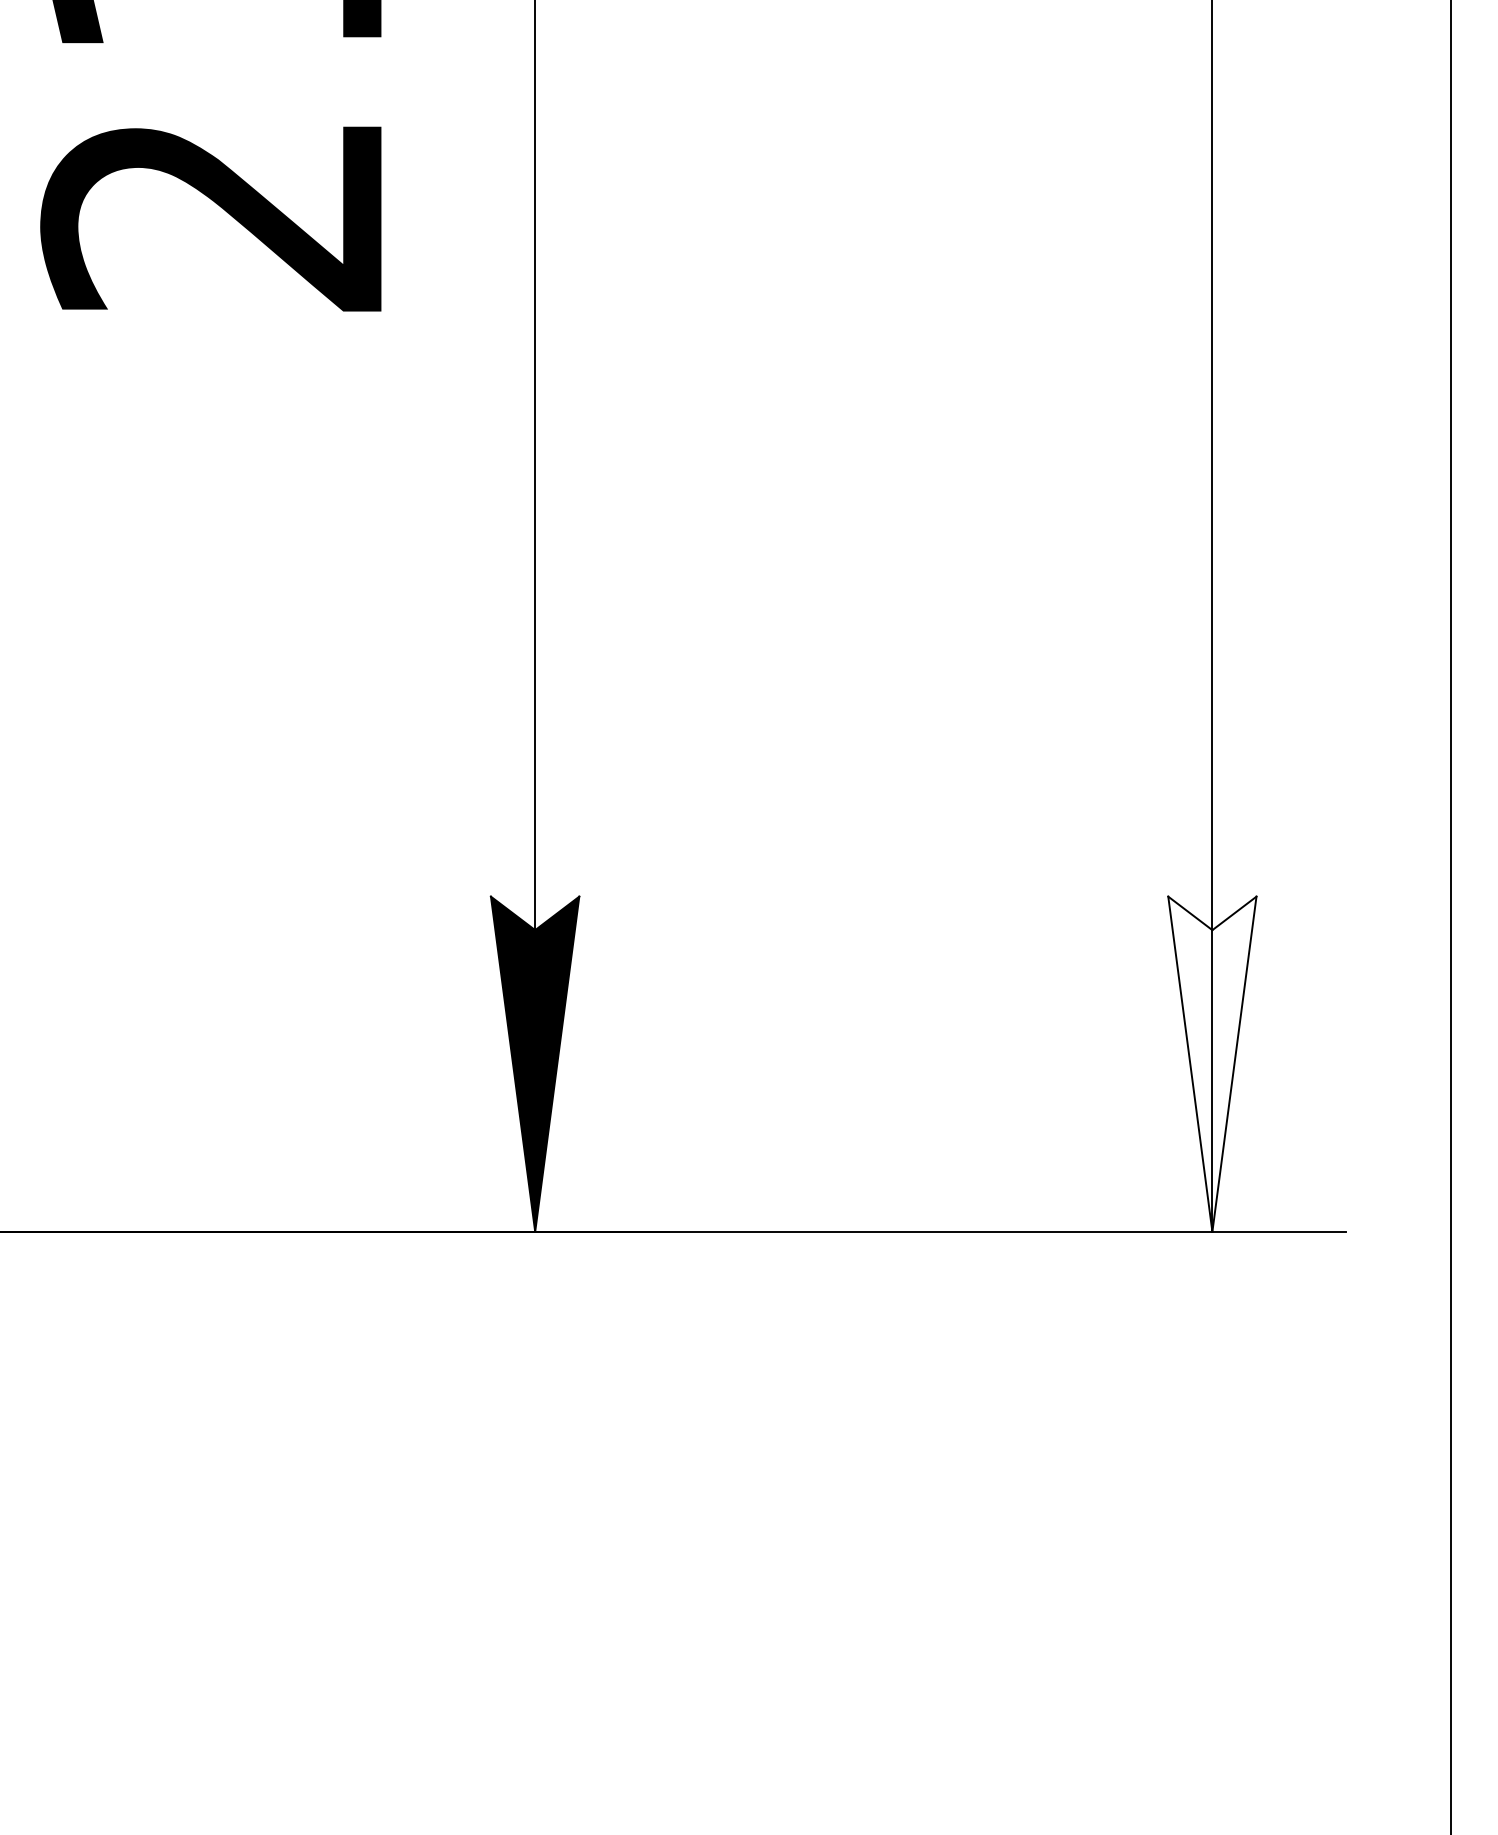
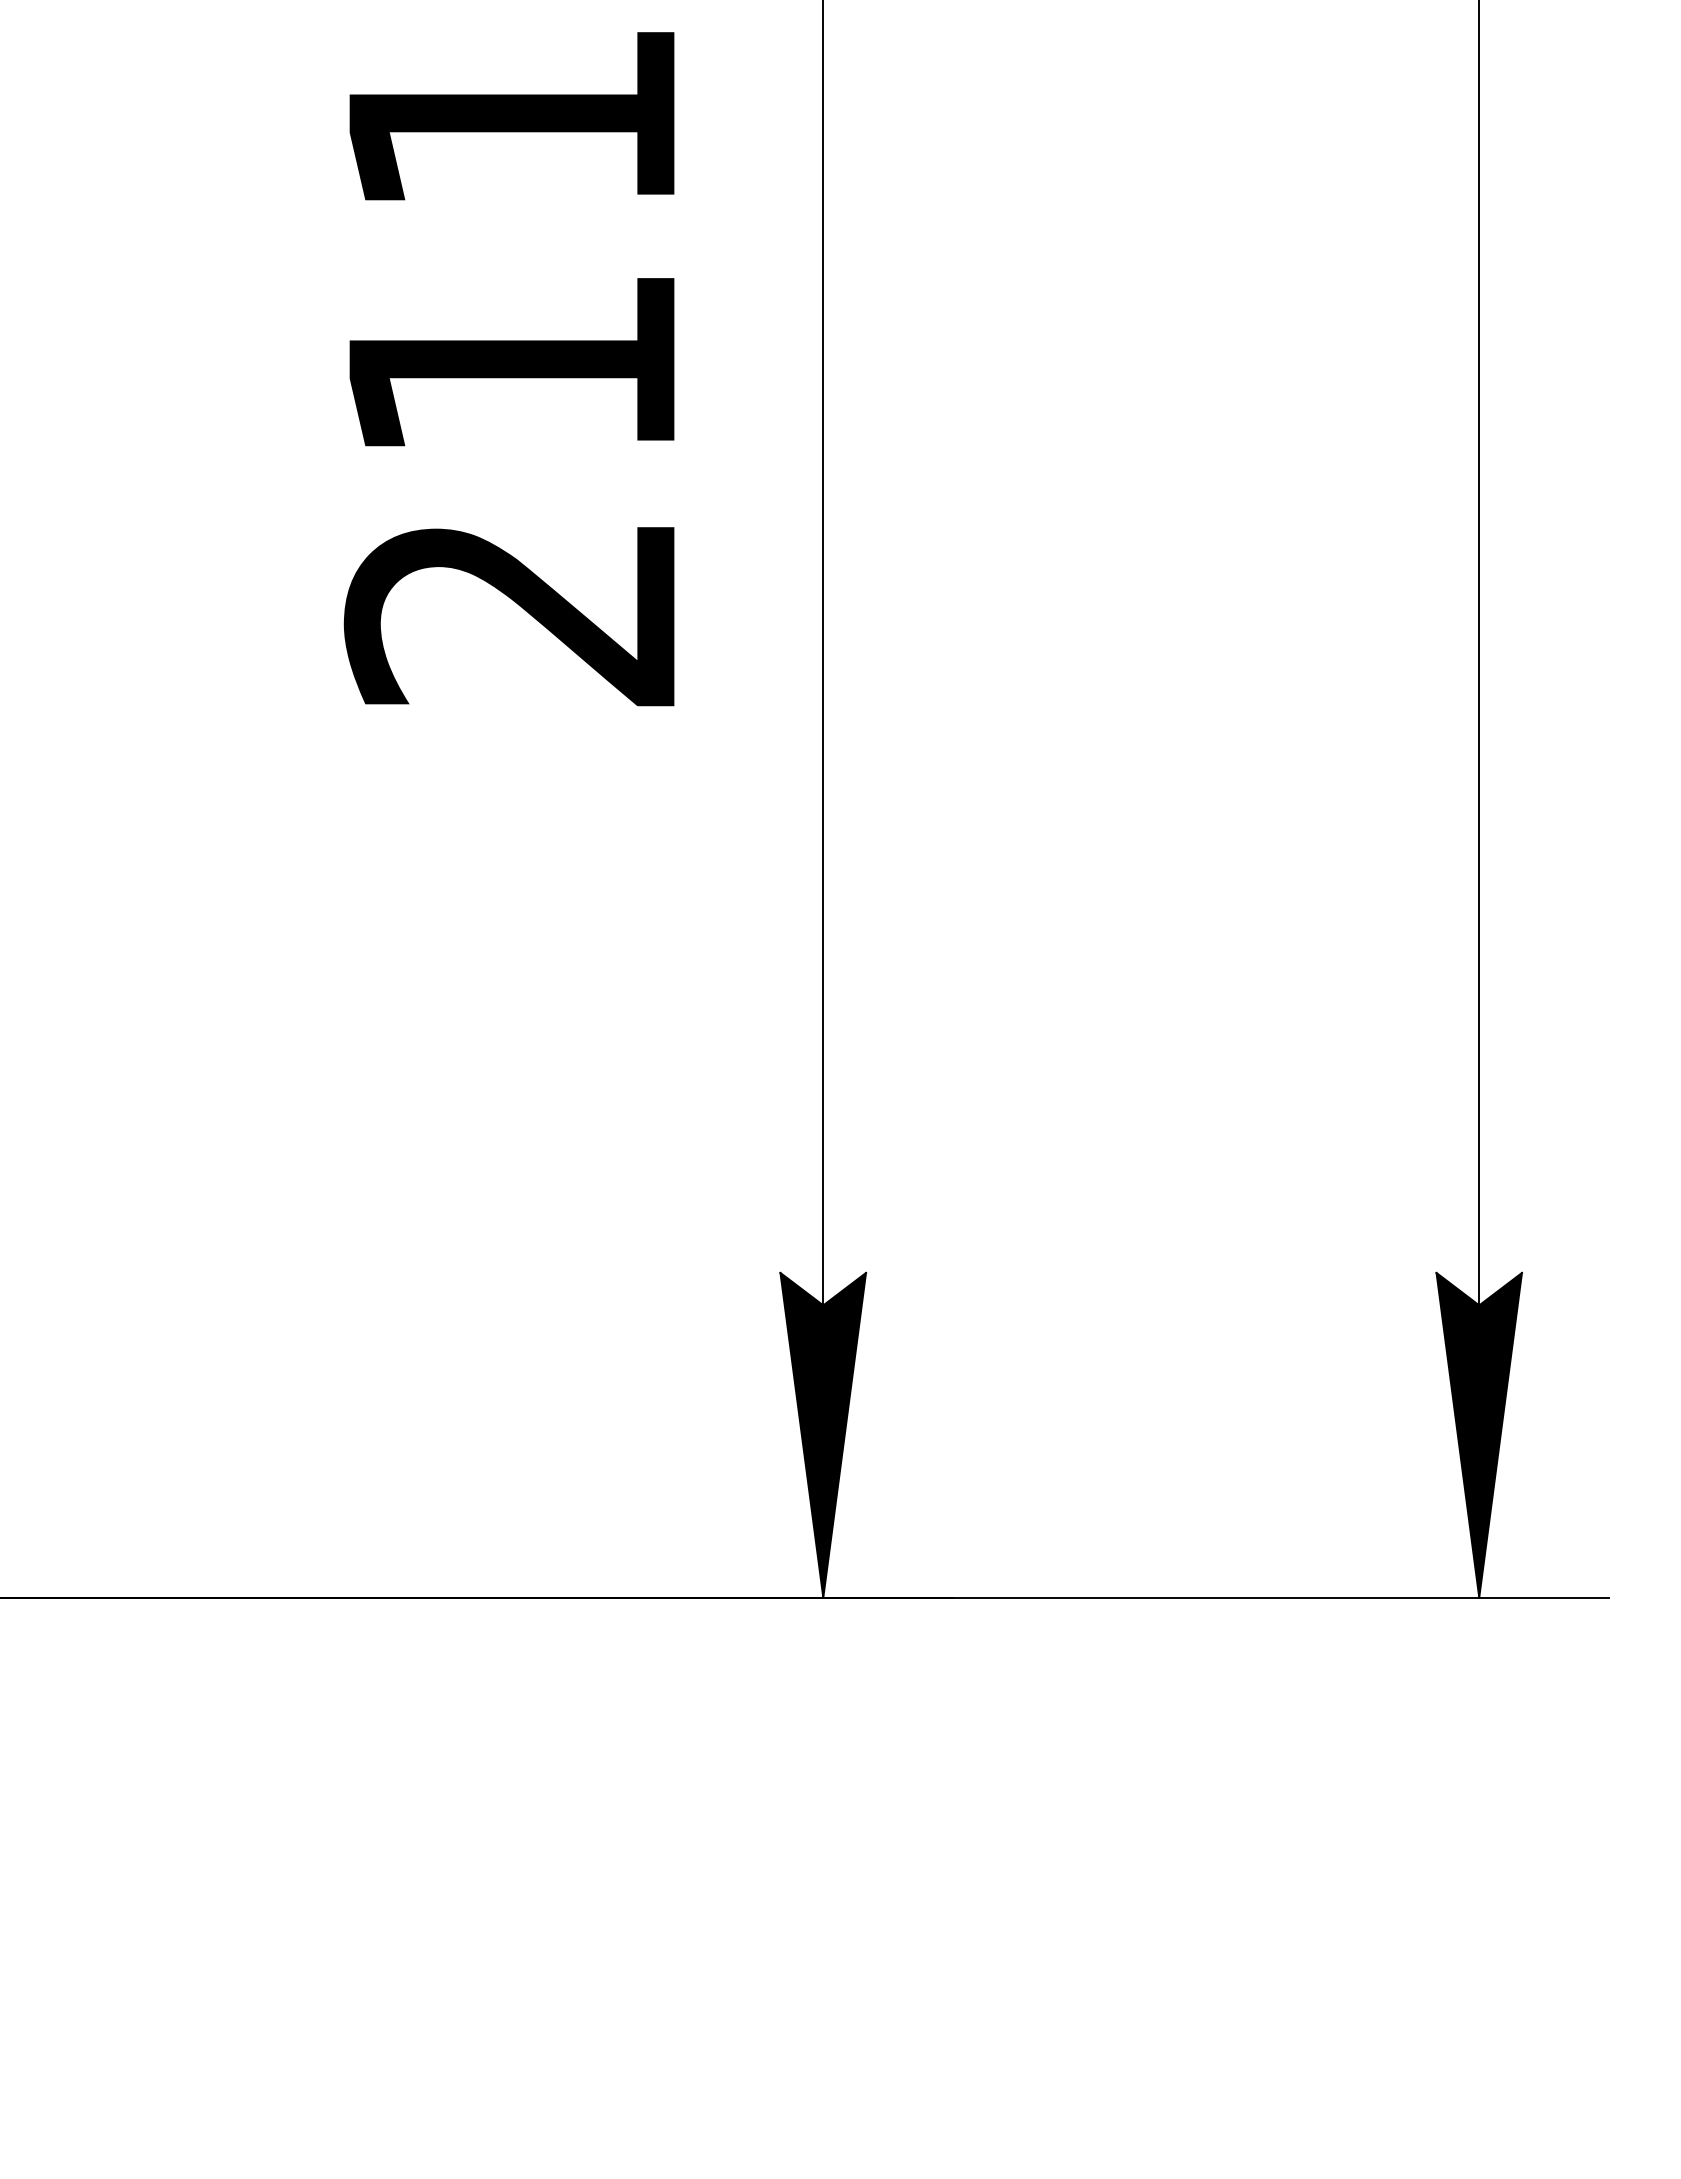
fill: (1211, 1063) -> (1478, 1434), added

